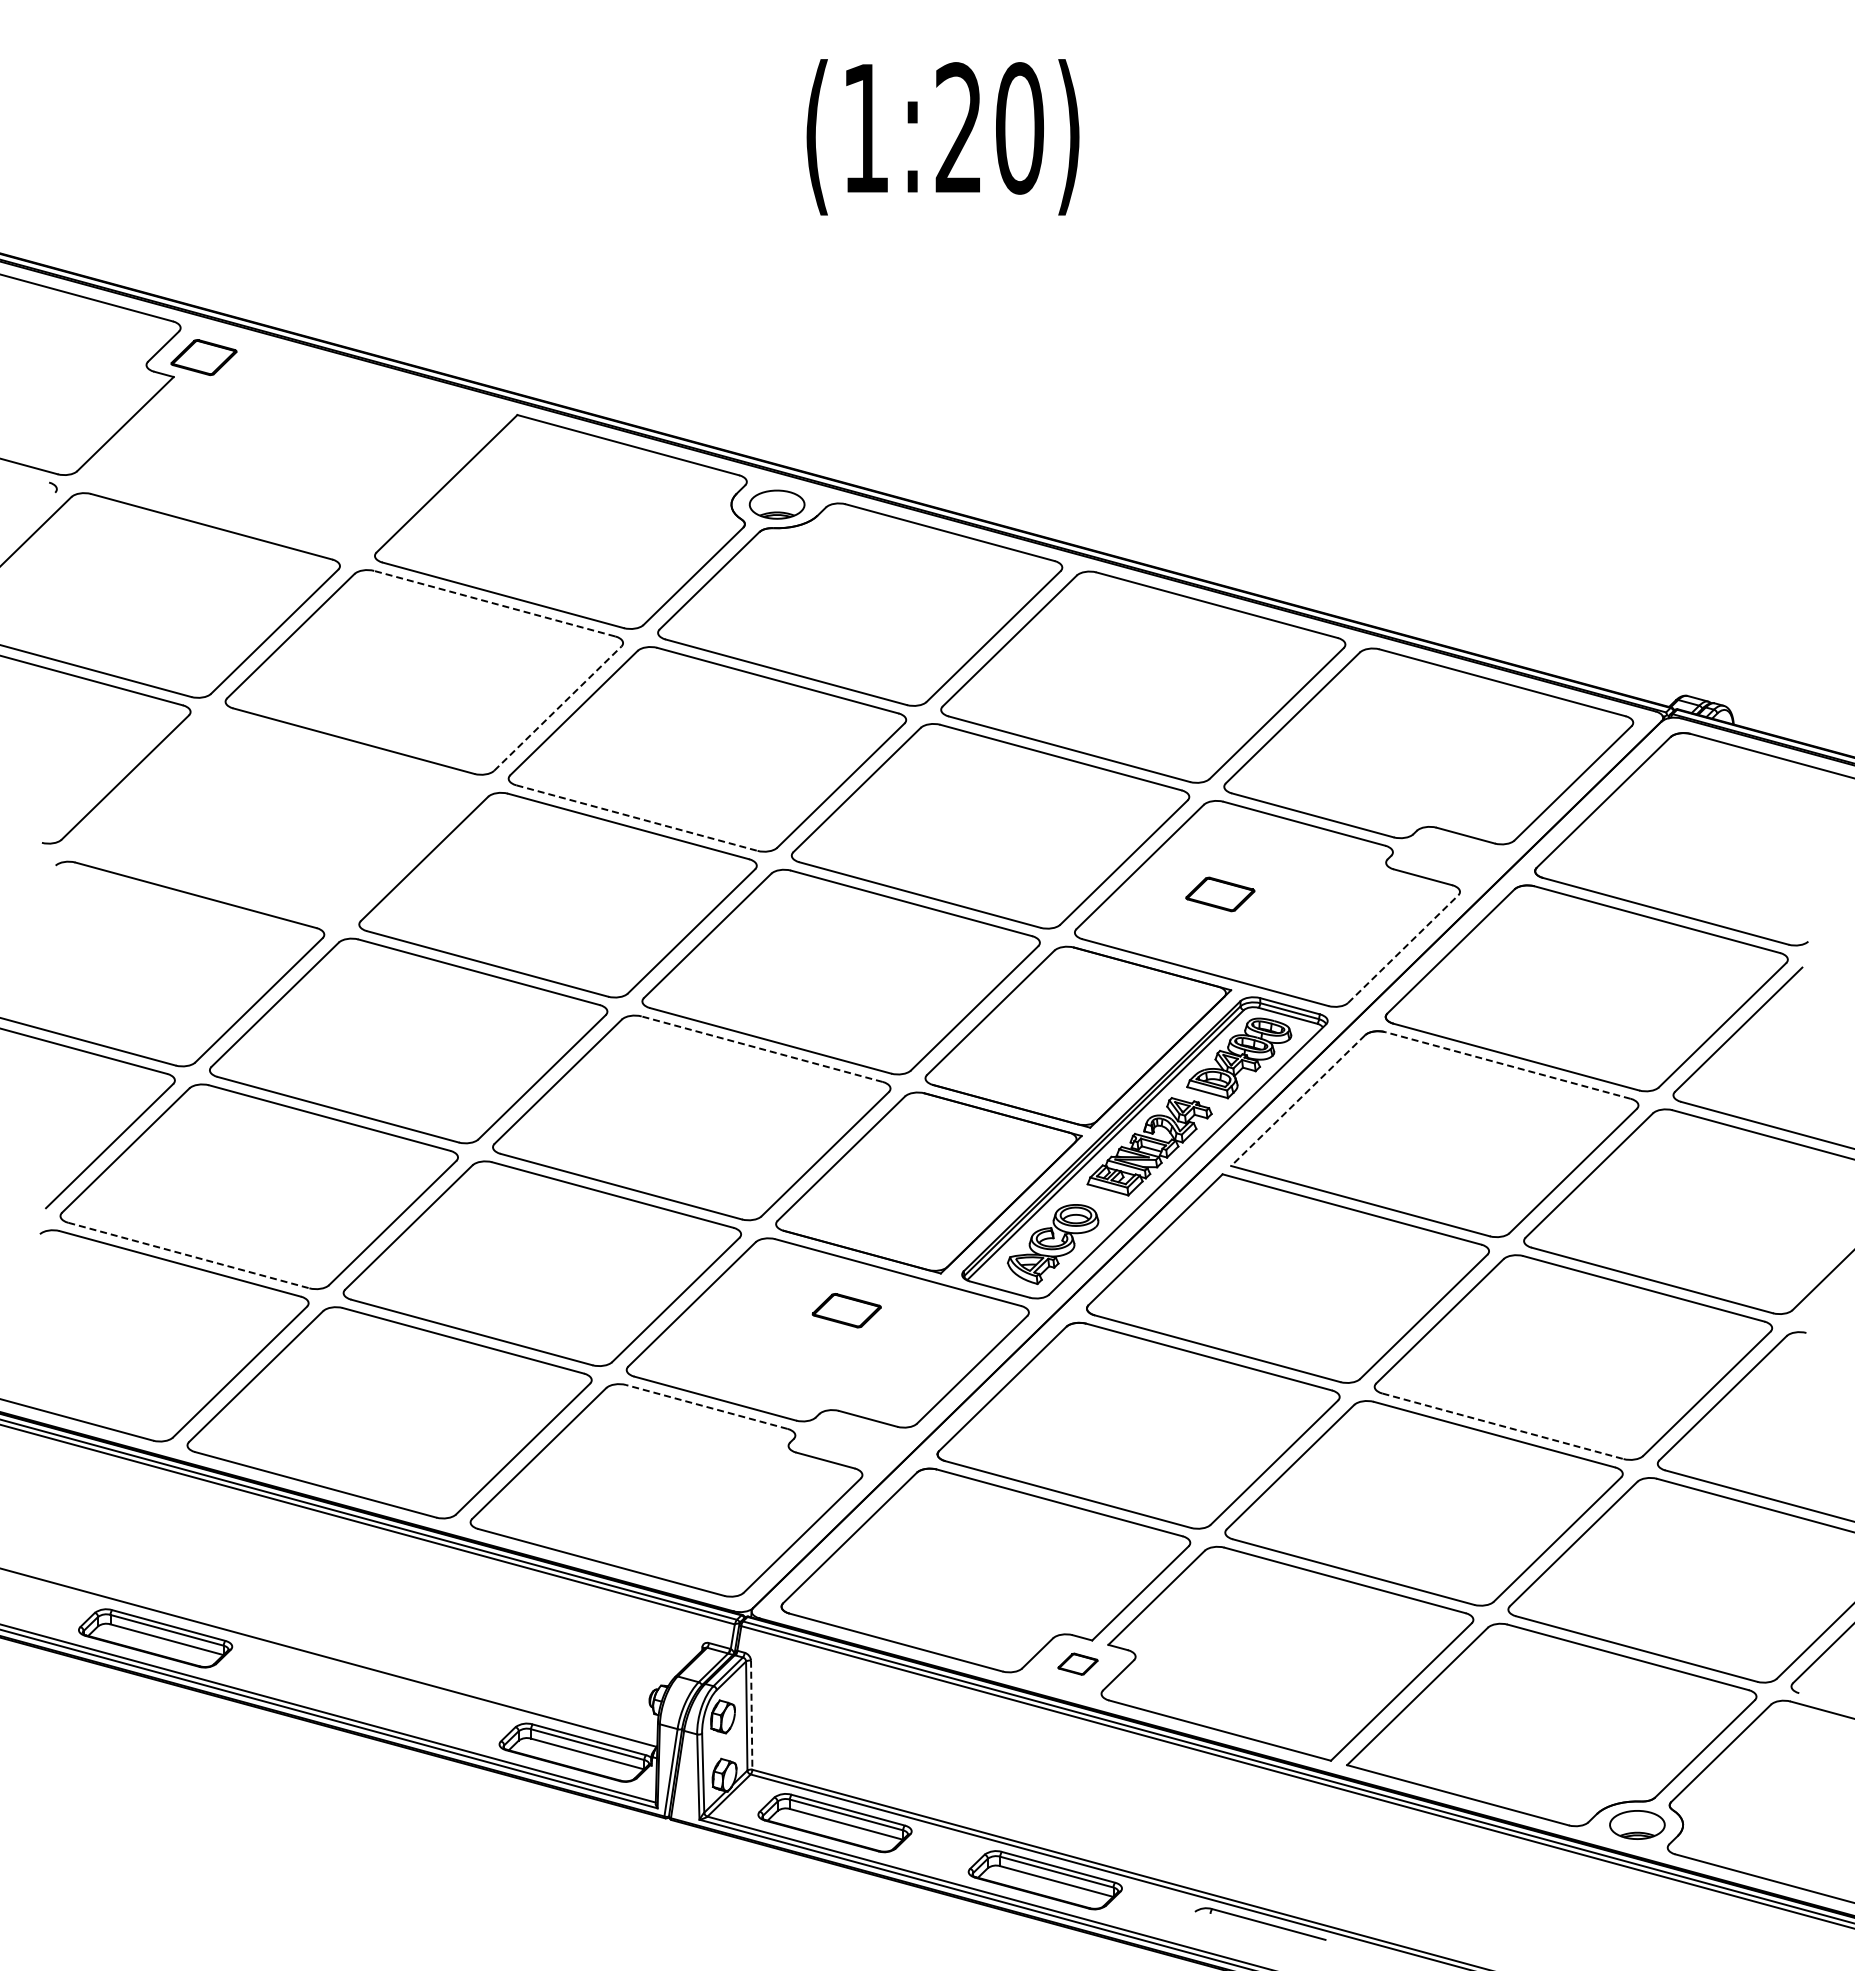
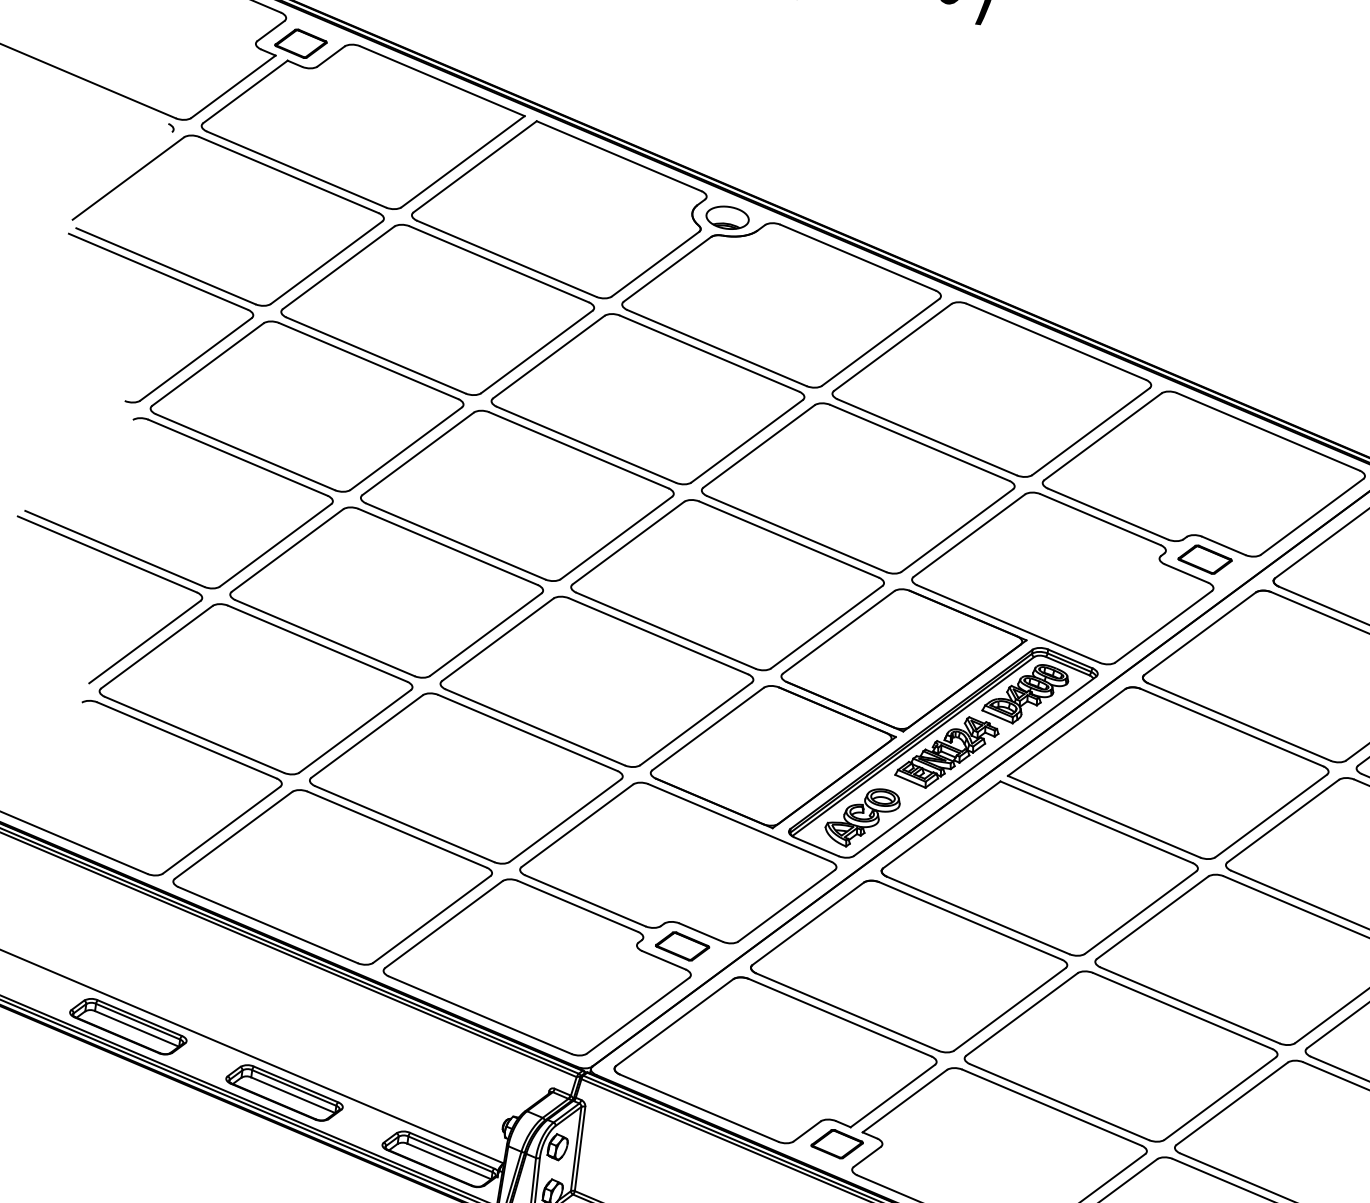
part: (296, 450) -> (362, 125), added
line: (494, 603) -> (499, 264), dashed -> solid
line: (557, 708) -> (536, 351), dashed -> solid
part: (274, 818) -> (306, 406), added
line: (637, 818) -> (586, 445), dashed -> solid
part: (1220, 894) -> (1205, 559), moved
line: (1403, 949) -> (1163, 627), dashed -> solid
line: (762, 1049) -> (658, 636), dashed -> solid
line: (1507, 1065) -> (1231, 727), dashed -> solid
line: (1298, 1100) -> (1066, 732), dashed -> solid
line: (188, 1255) -> (194, 734), dashed -> solid
part: (846, 1310) -> (682, 946), moved
line: (706, 1406) -> (577, 906), dashed -> solid
line: (1503, 1426) -> (1190, 1005), dashed -> solid
part: (1077, 1663) -> (836, 1143), size x1.67
part: (365, 1695) -> (284, 1092), added
line: (751, 1715) -> (579, 1149), dashed -> solid

